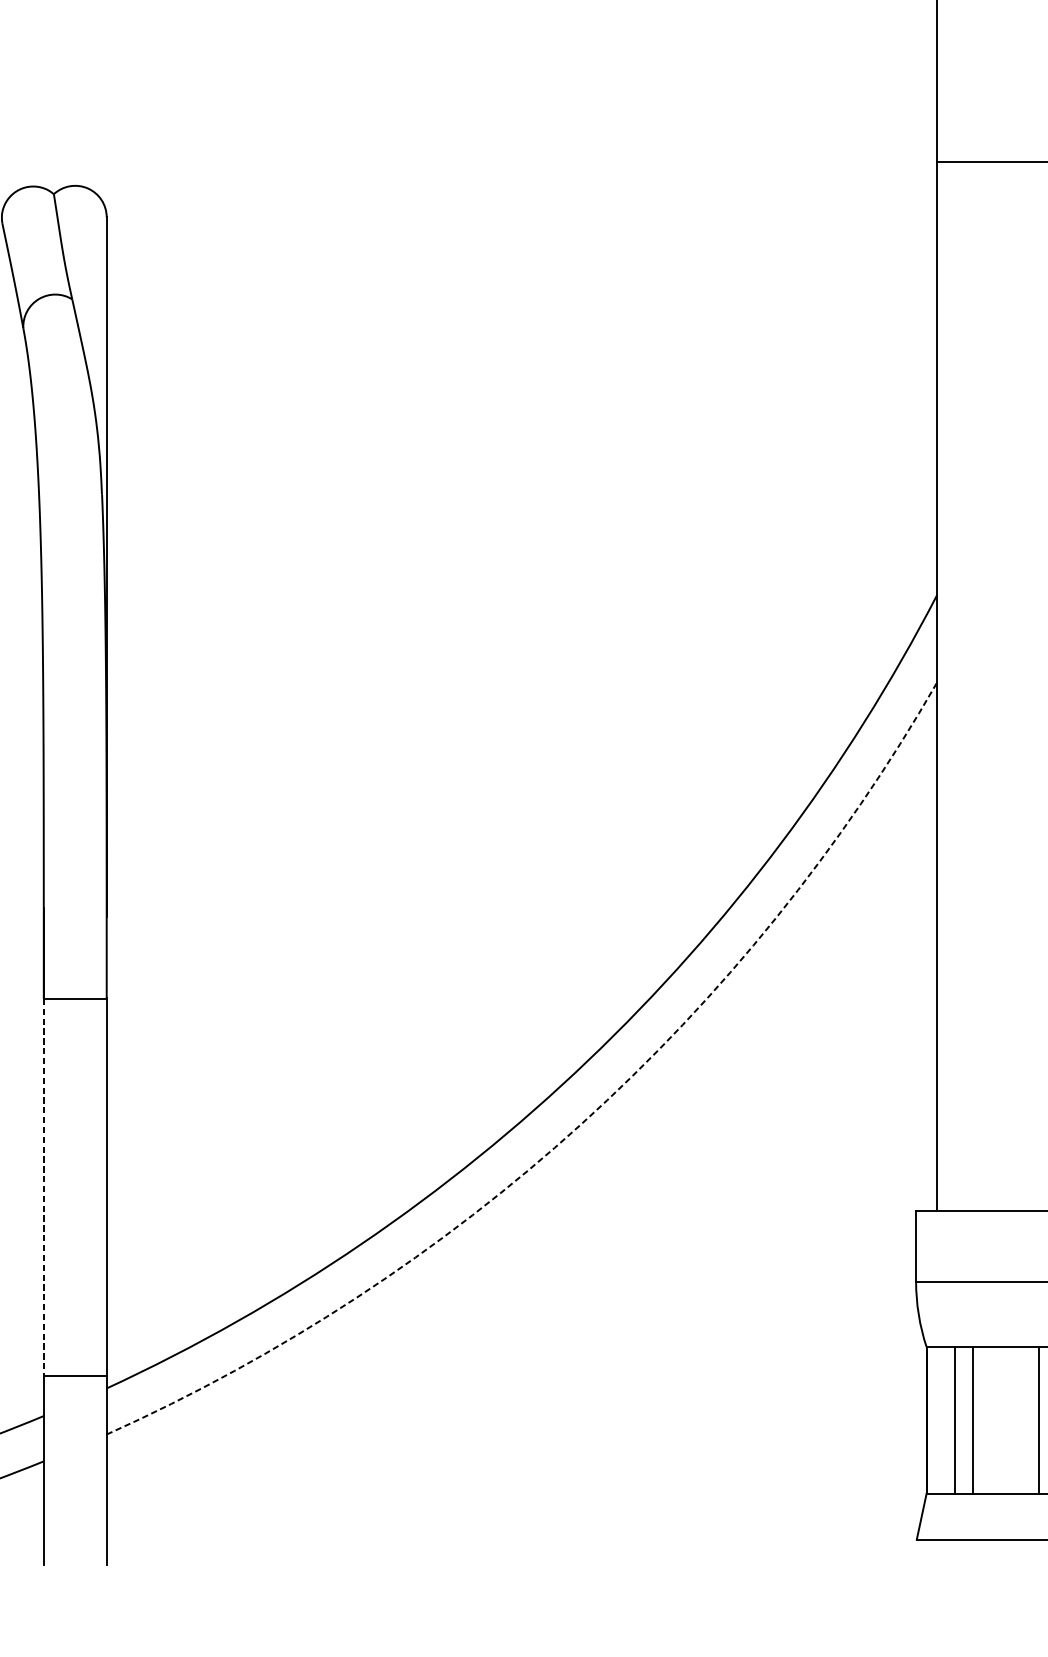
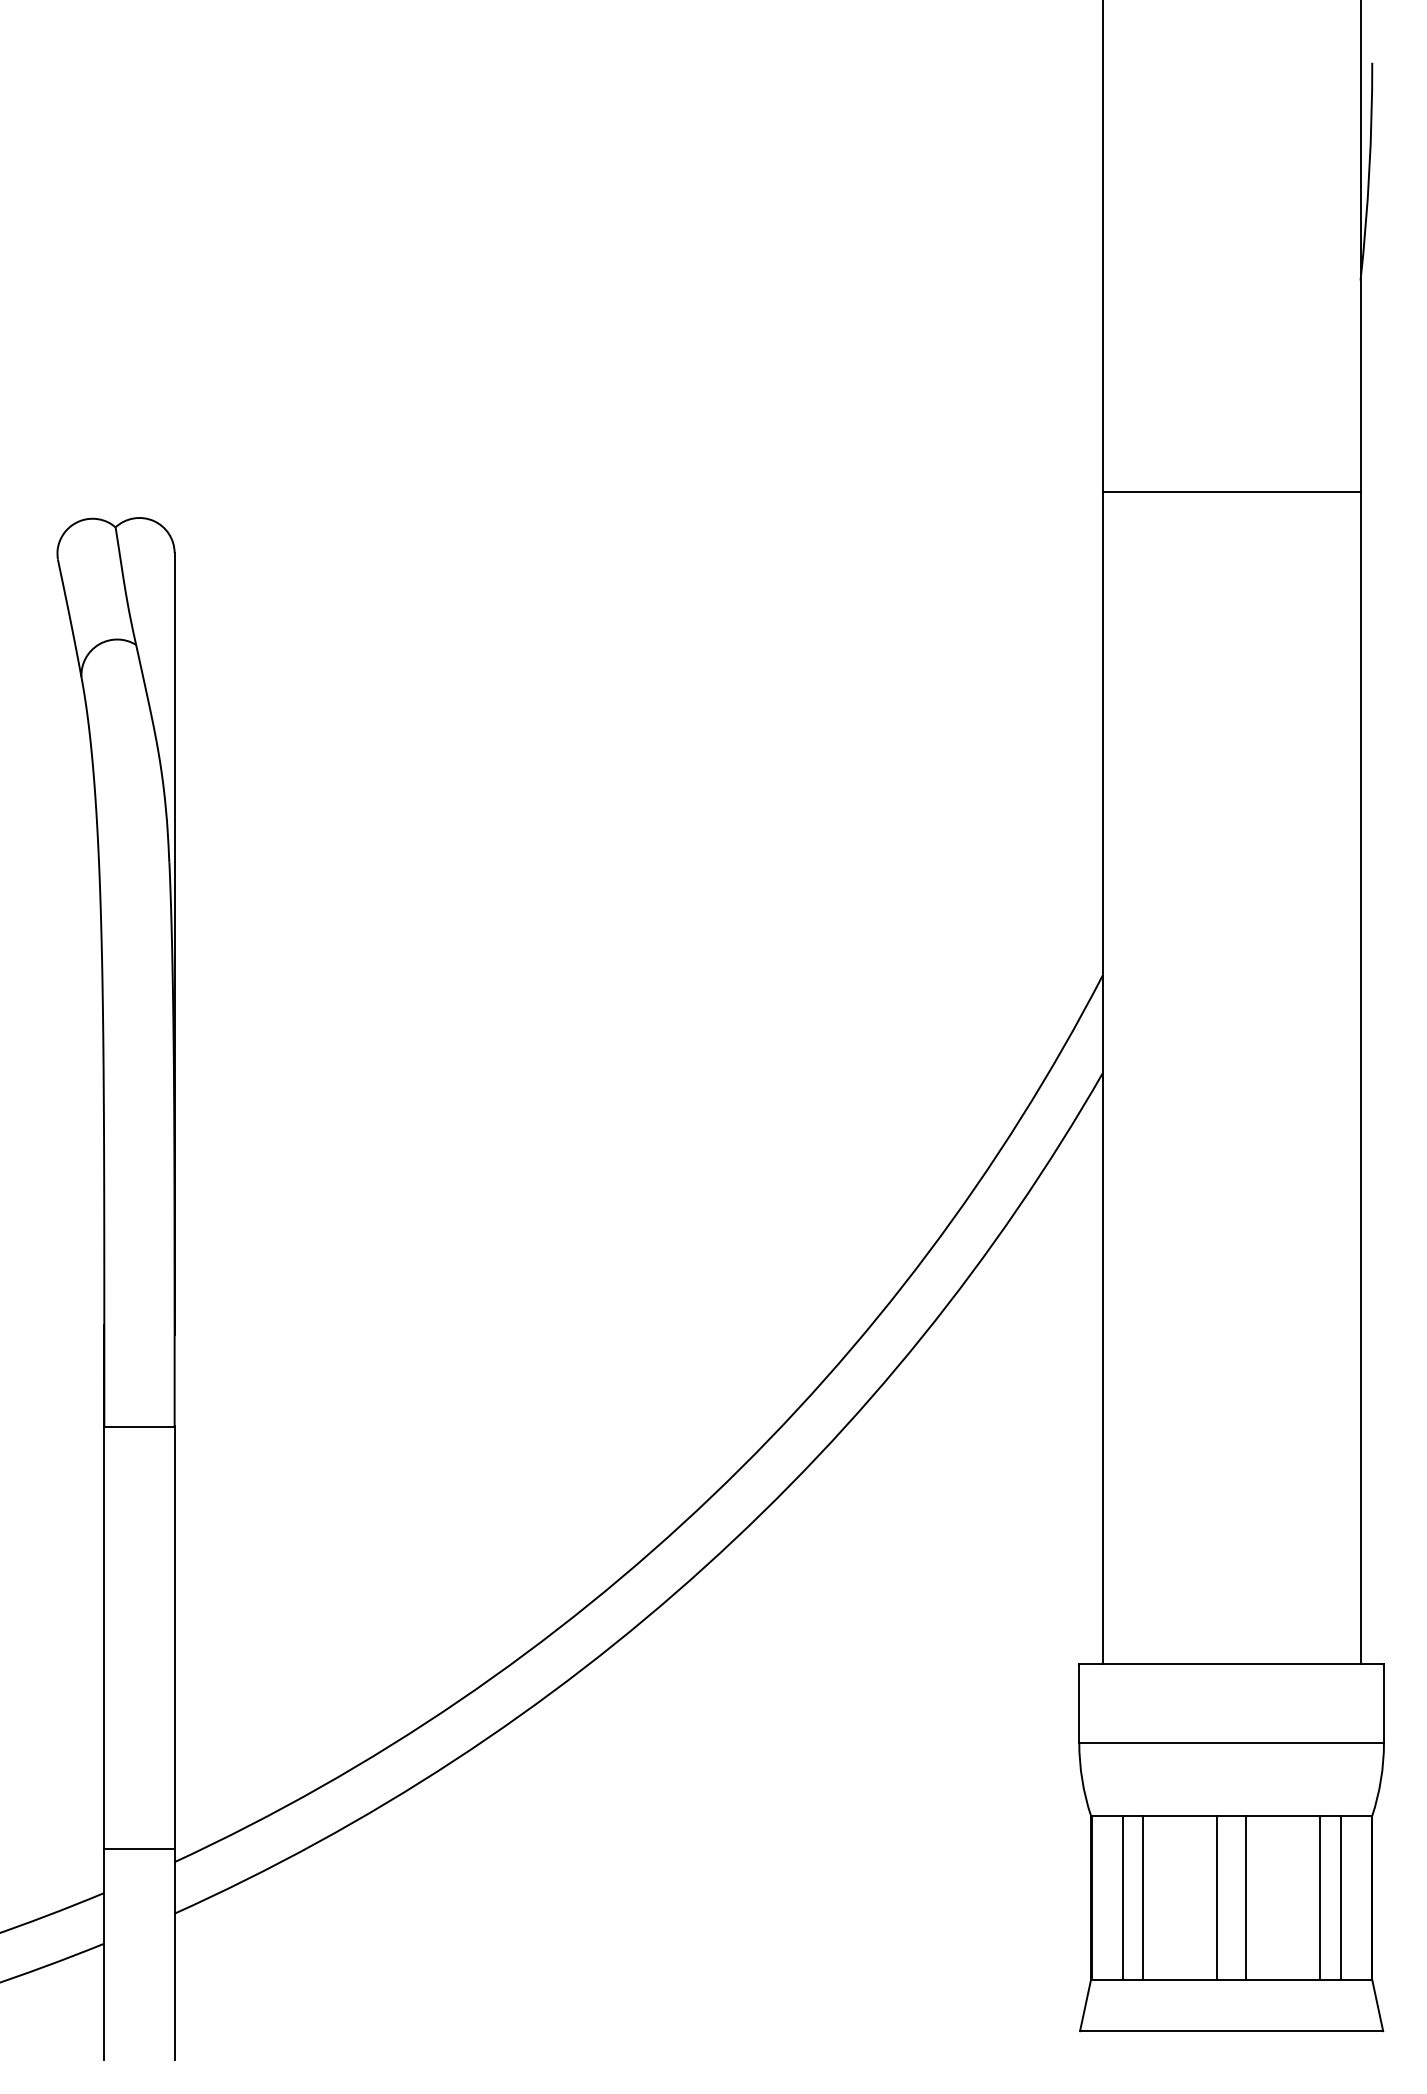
arc: (581, 1123) -> (705, 1566), dashed -> solid
line: (43, 1187) -> (104, 1637), dashed -> solid

